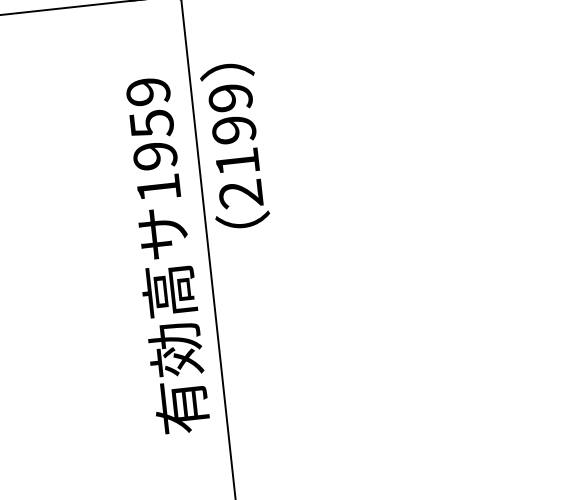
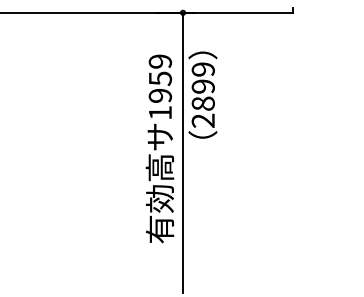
text: (235, 161) -> (202, 103), 2199 -> 2899

